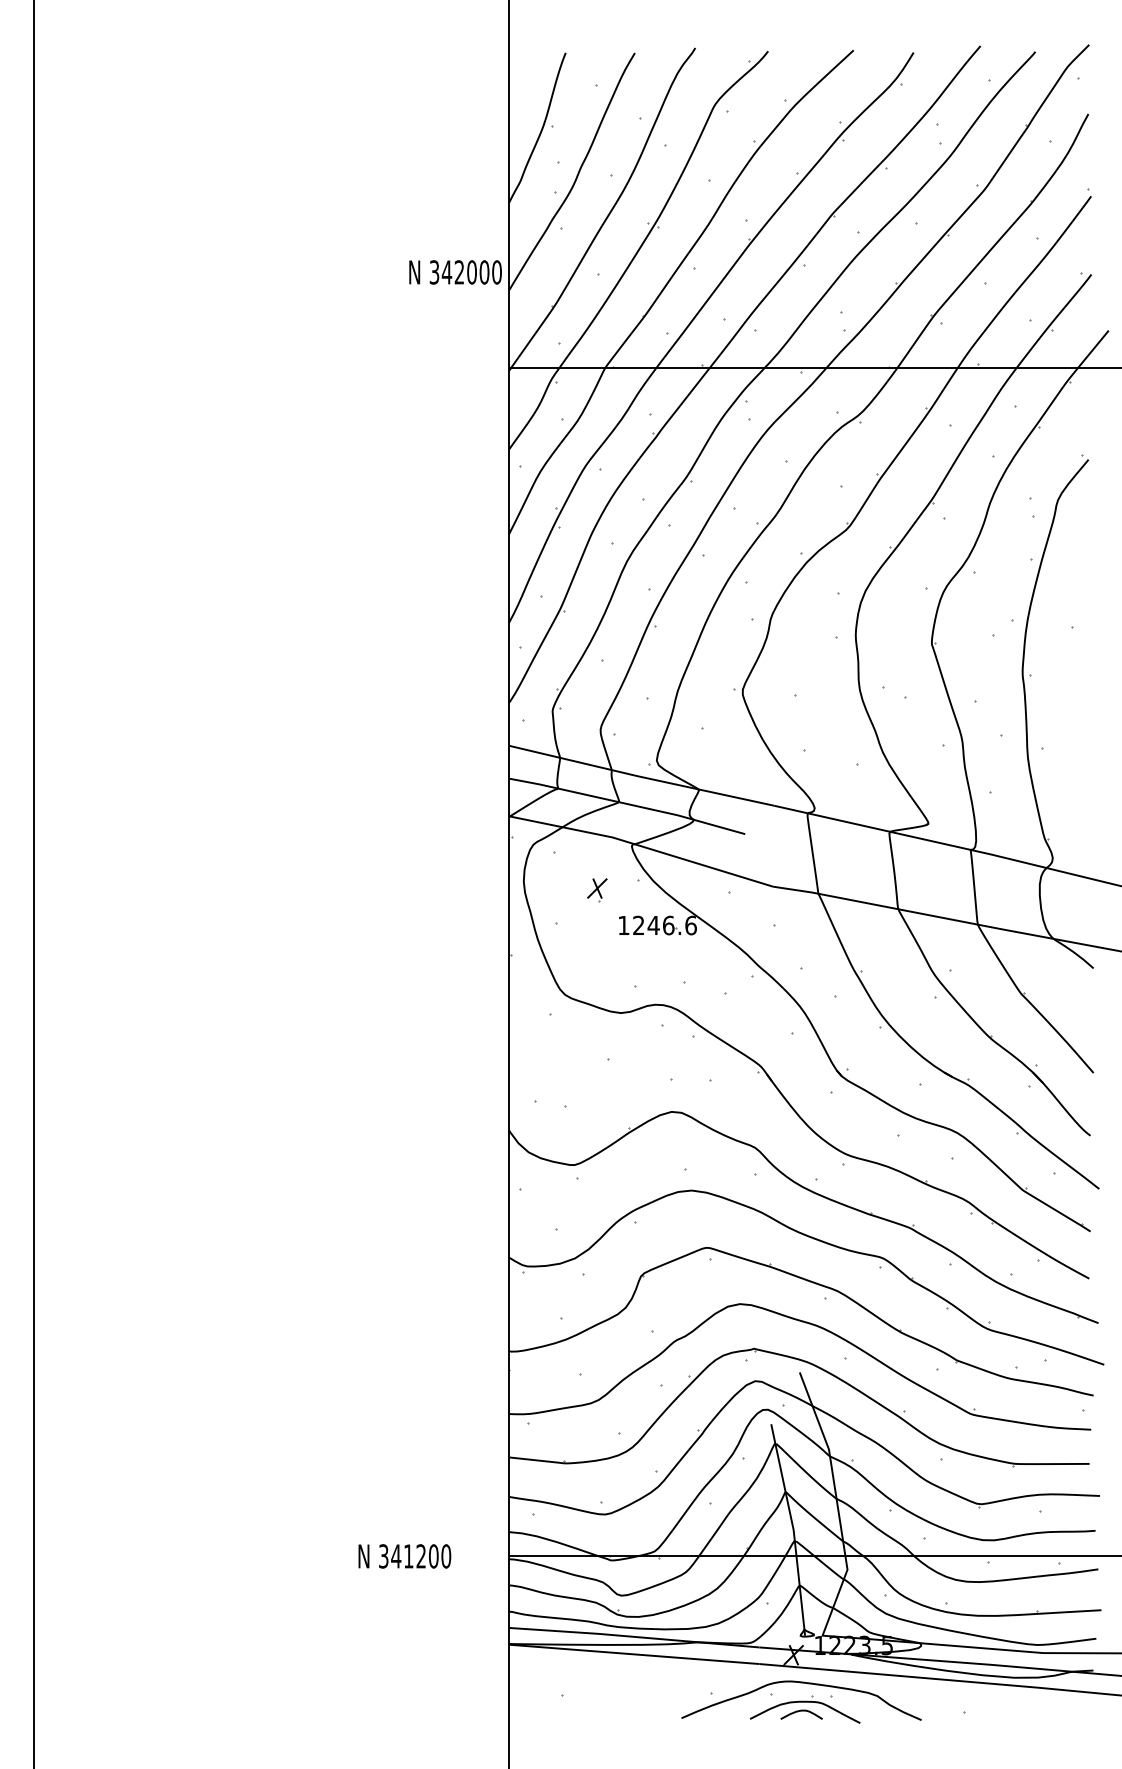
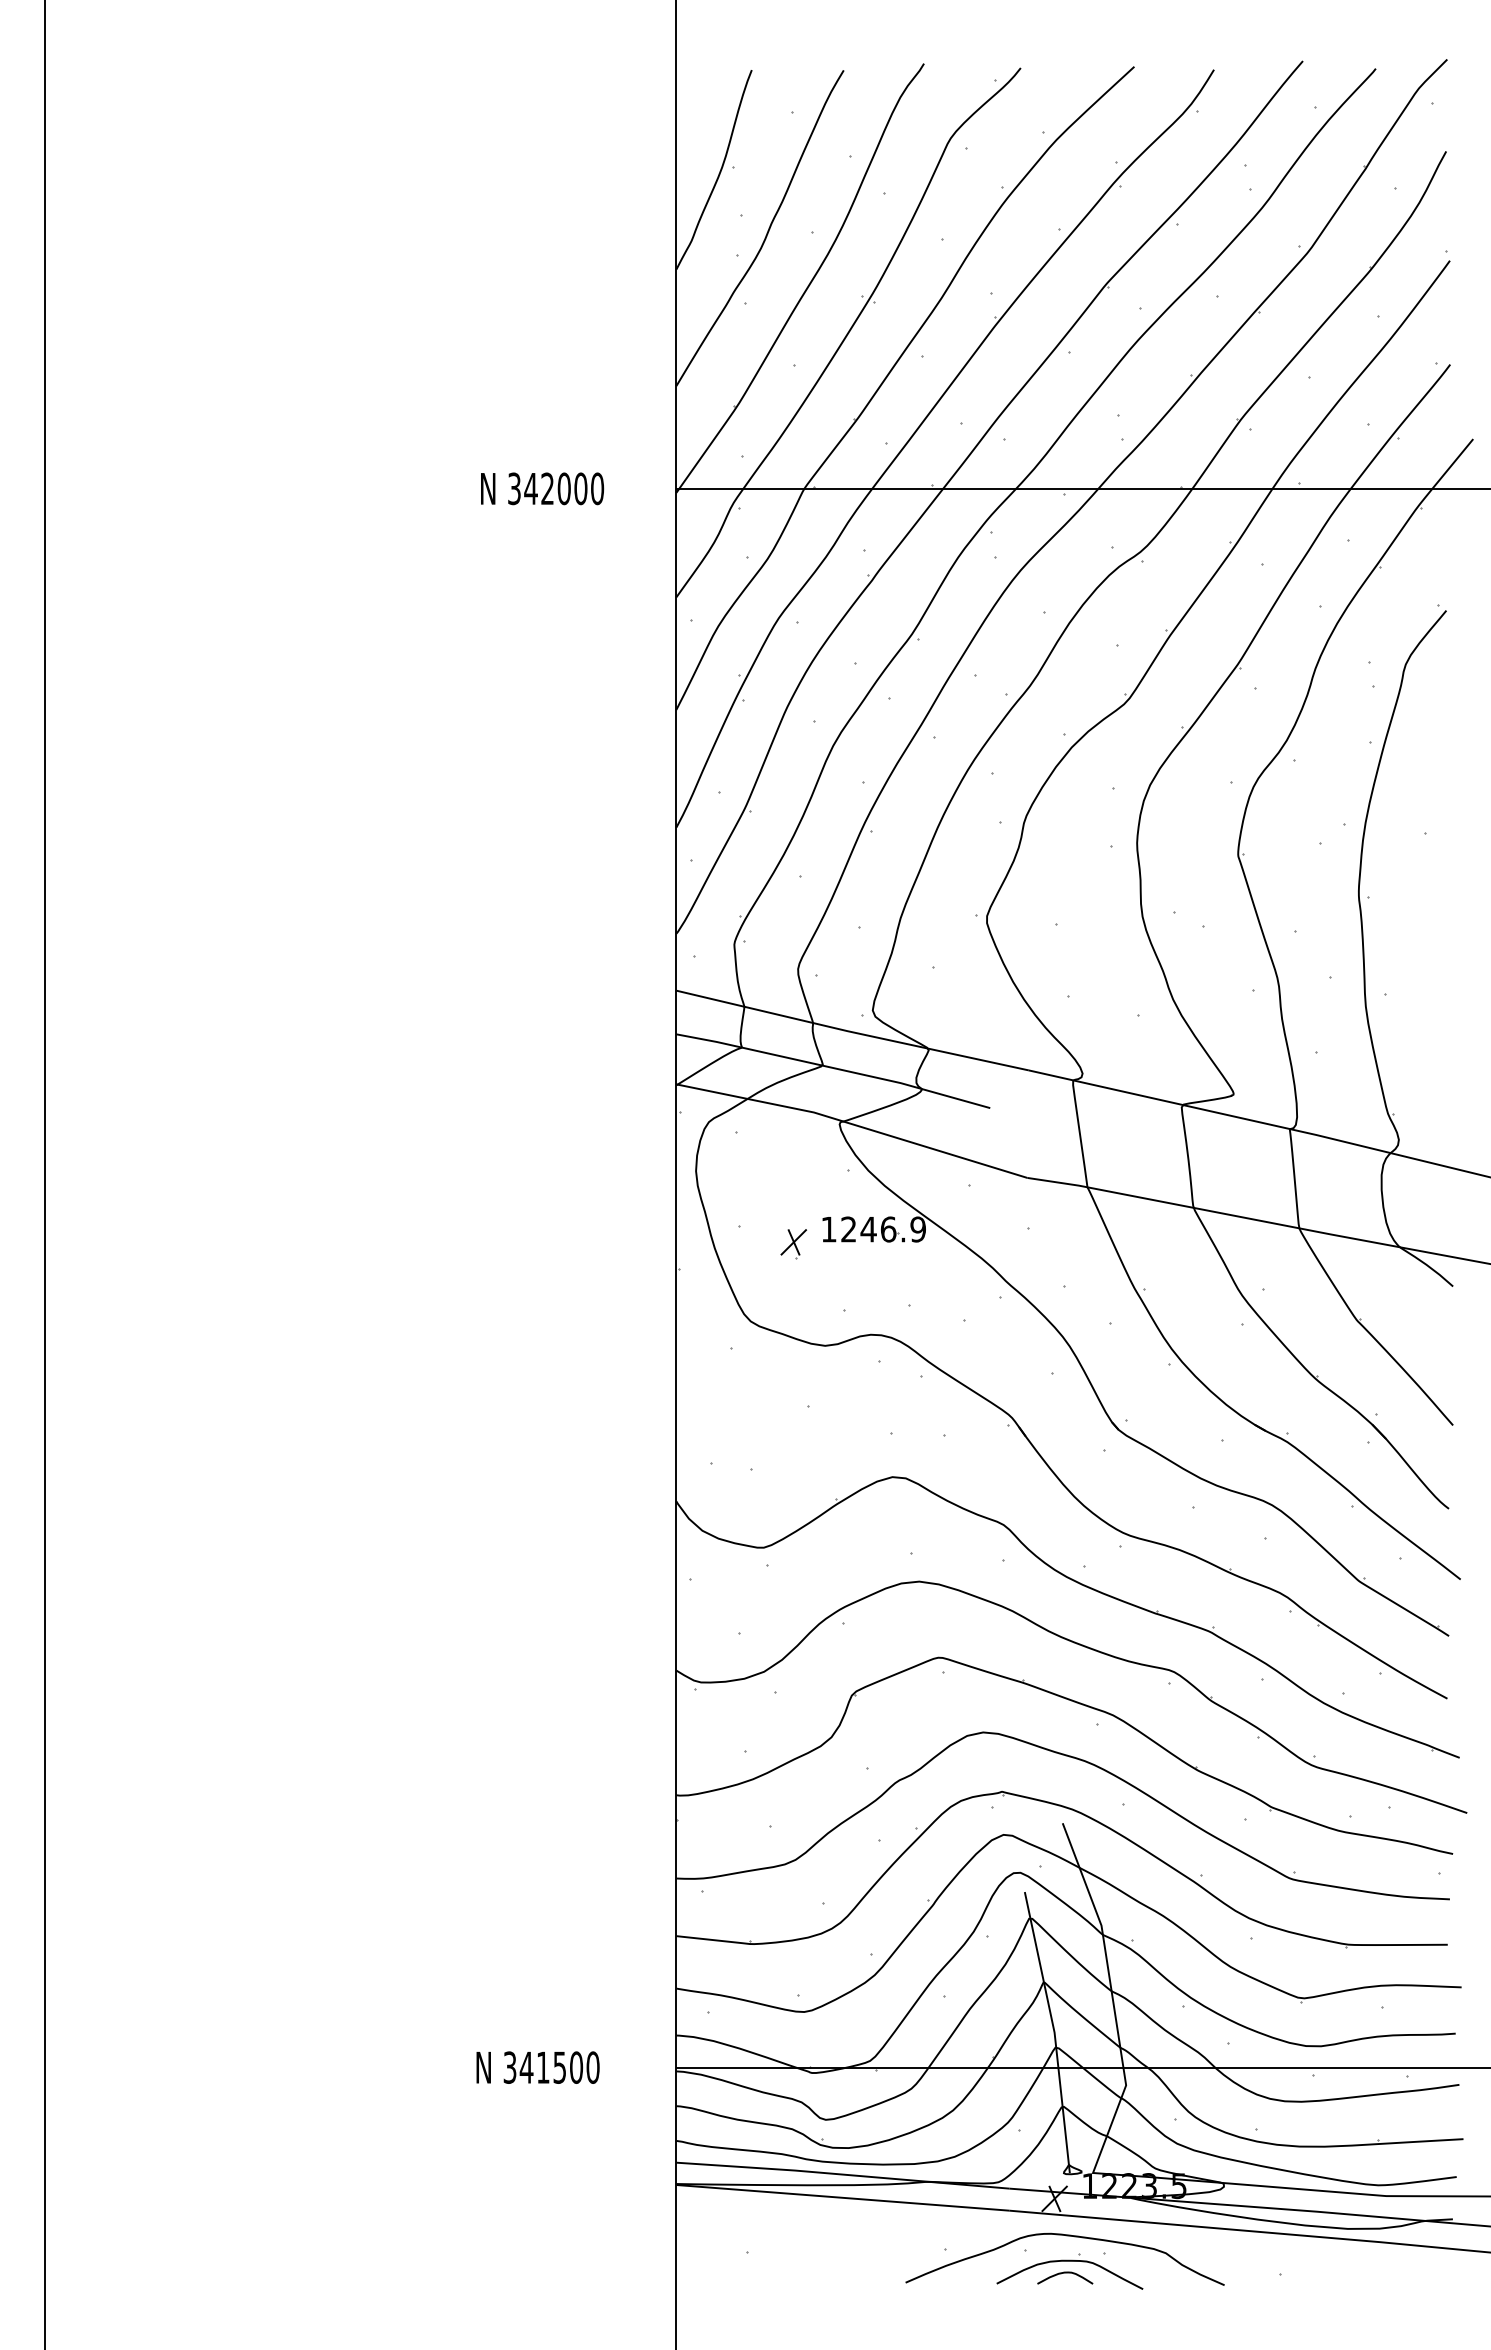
text: (455, 272) -> (542, 488), moved
part: (597, 890) -> (793, 1244), moved
text: (691, 925) -> (918, 1229), 1246.6 -> 1246.9
text: (420, 1556) -> (559, 2067), 341200 -> 341500

